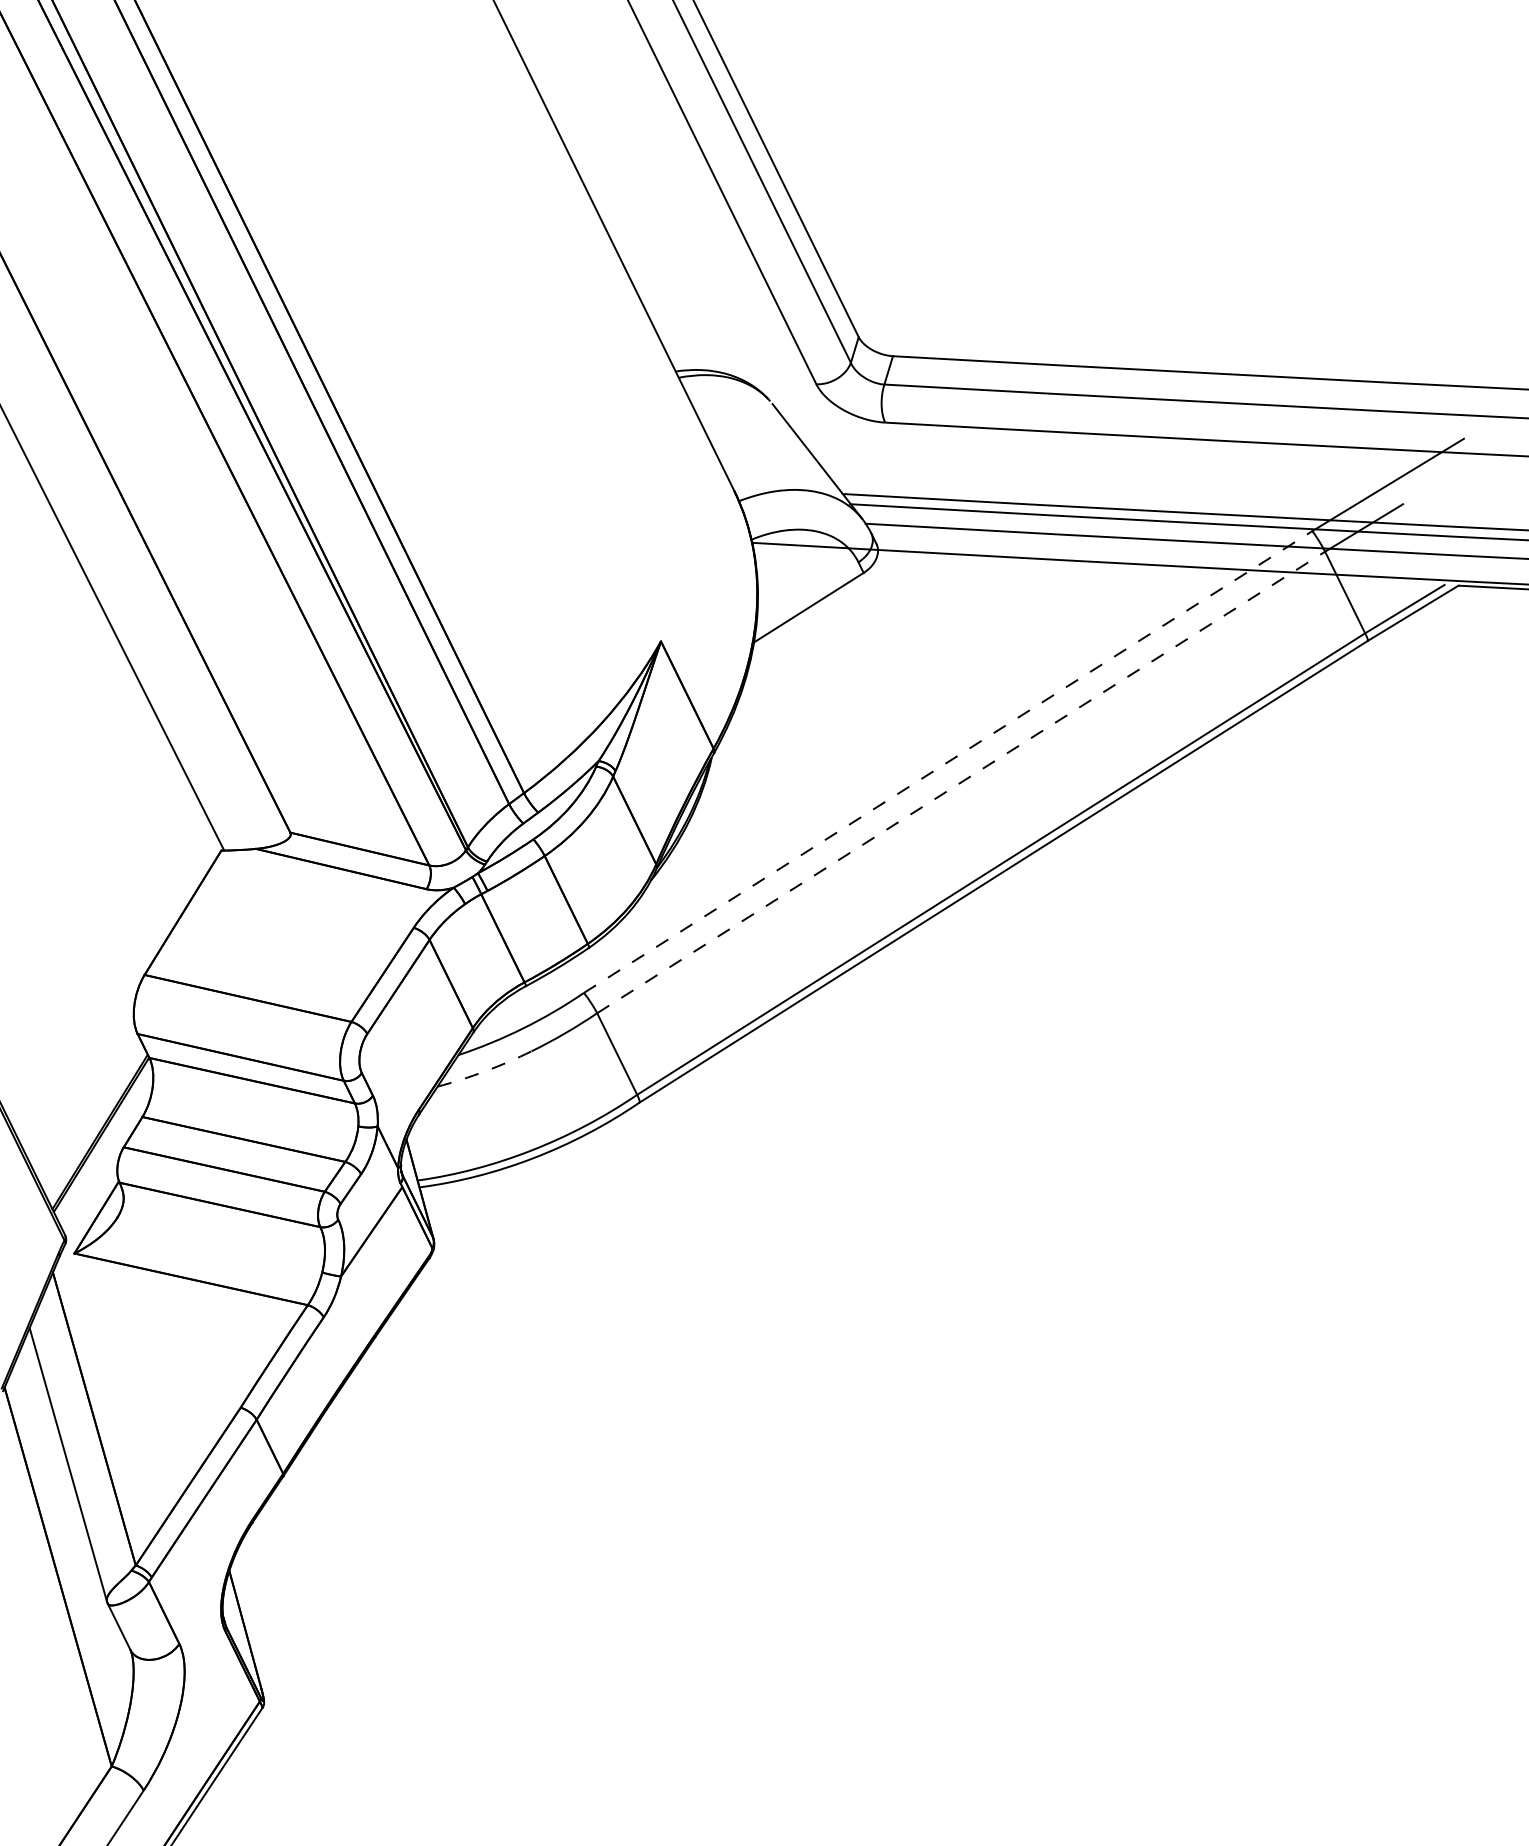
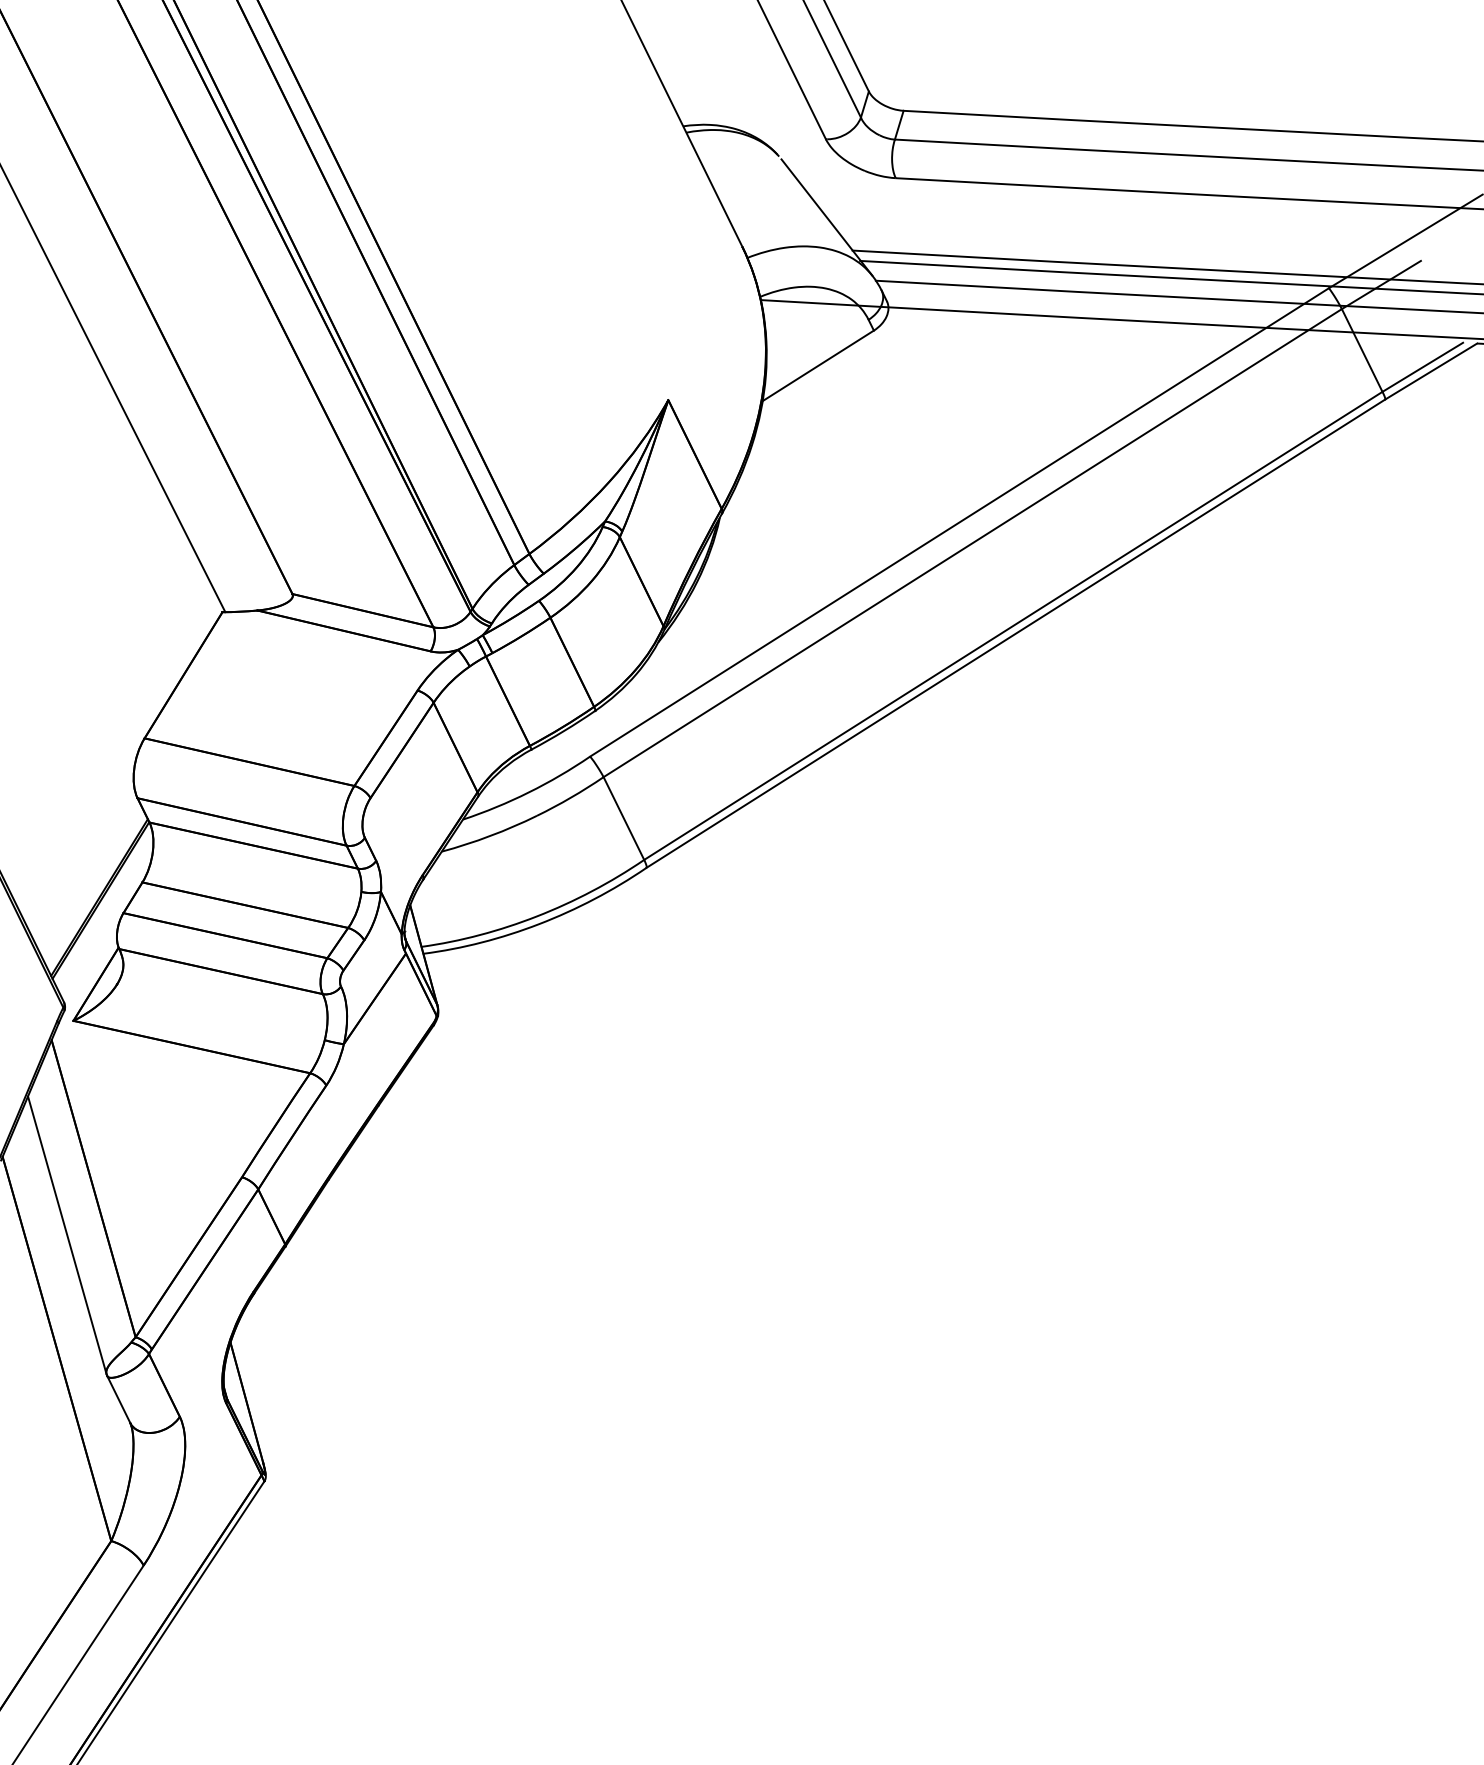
line: (948, 761) -> (959, 521), dashed -> solid
line: (961, 782) -> (973, 543), dashed -> solid
arc: (485, 1071) -> (490, 836), dashed -> solid

